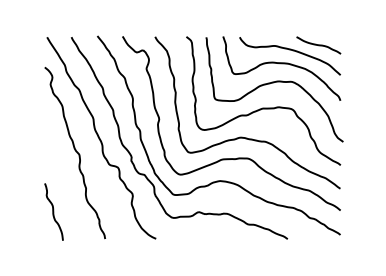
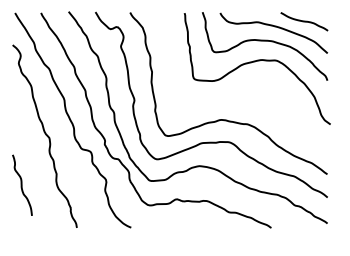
curve: (263, 107) -> (245, 87), removed
curve: (53, 211) -> (21, 184), moved

